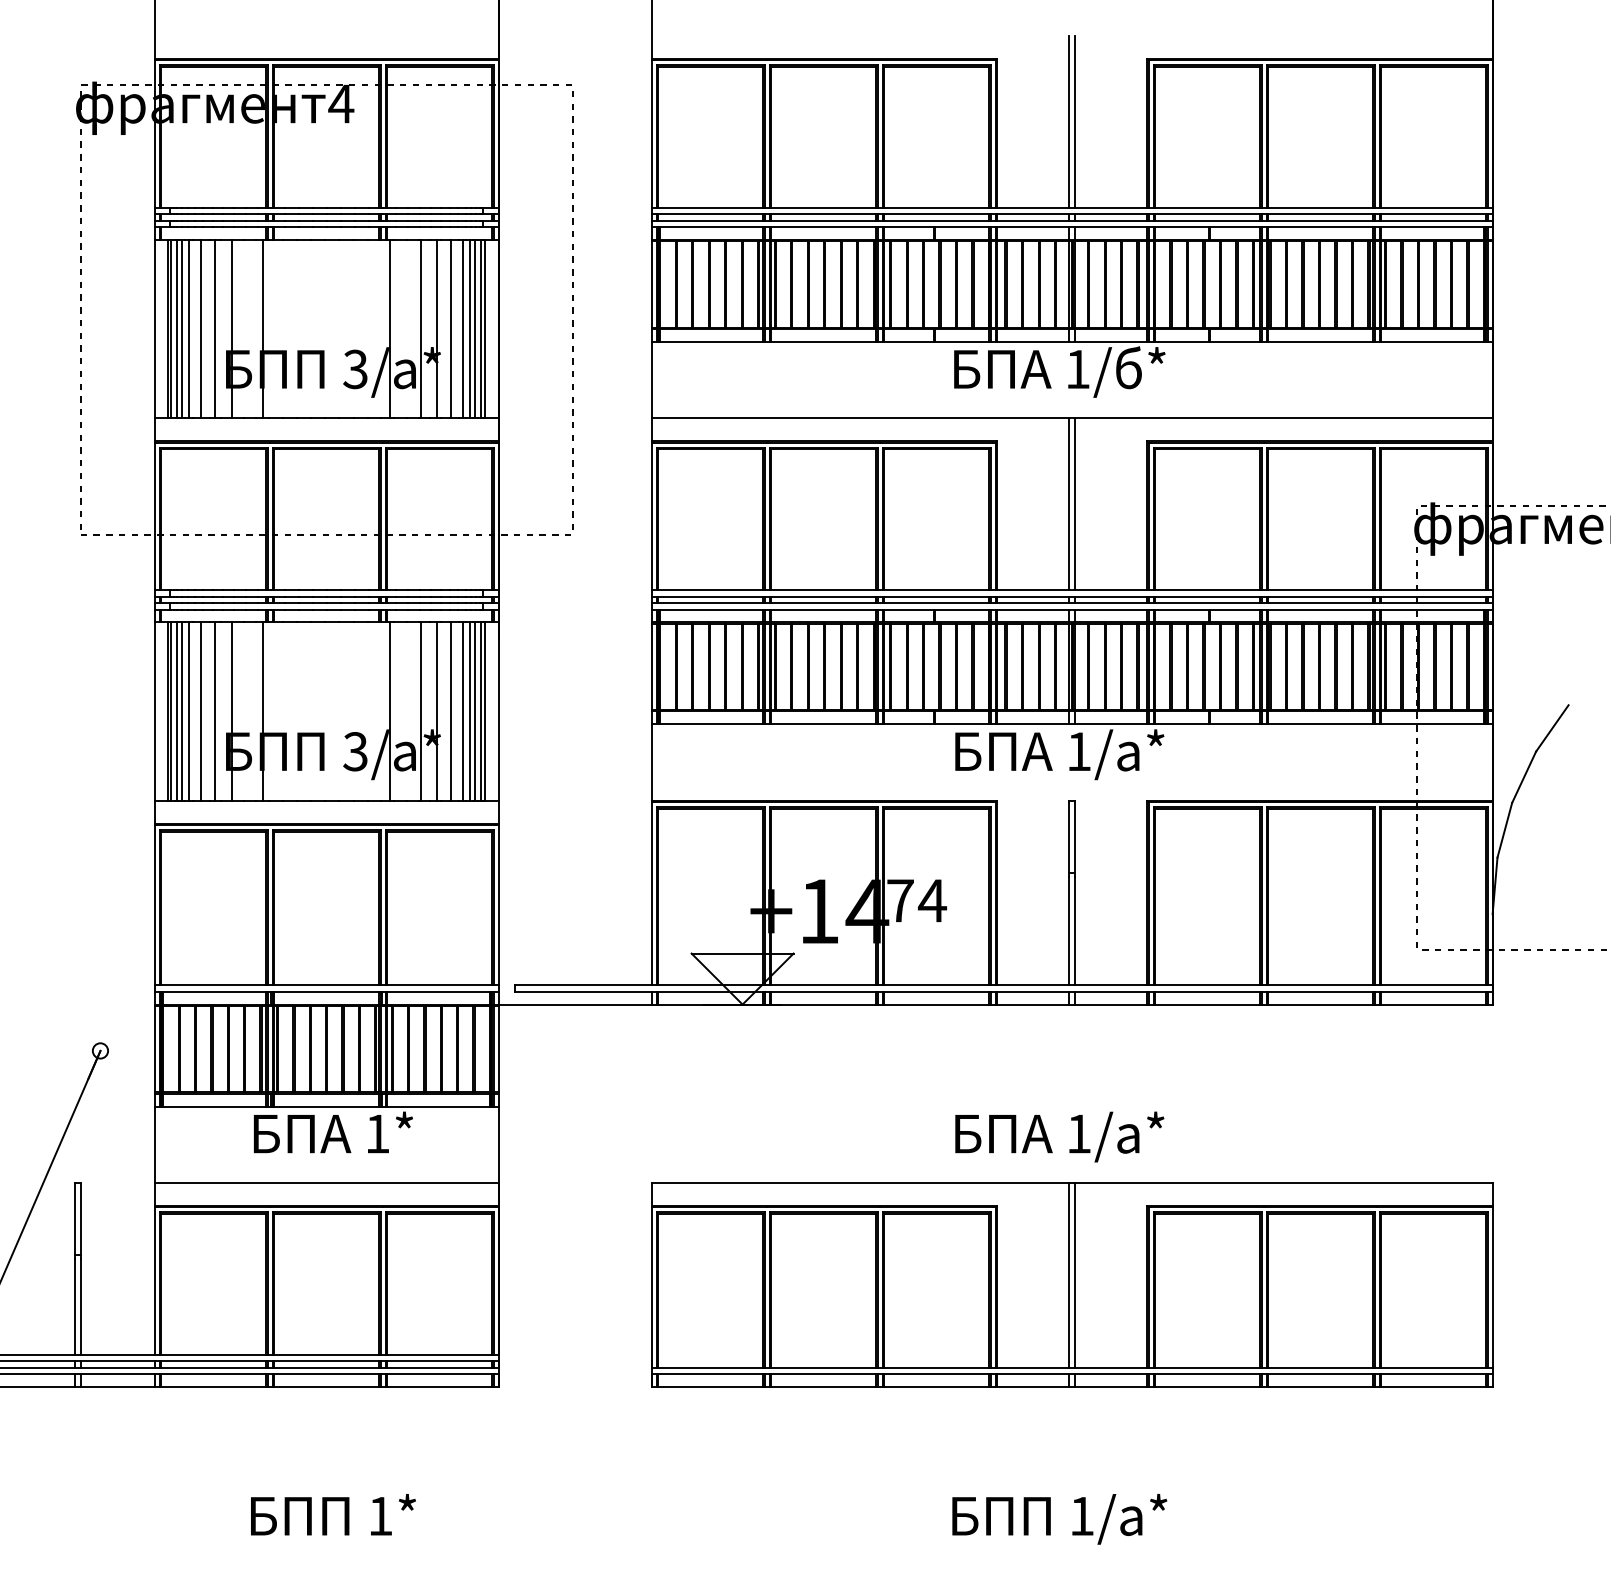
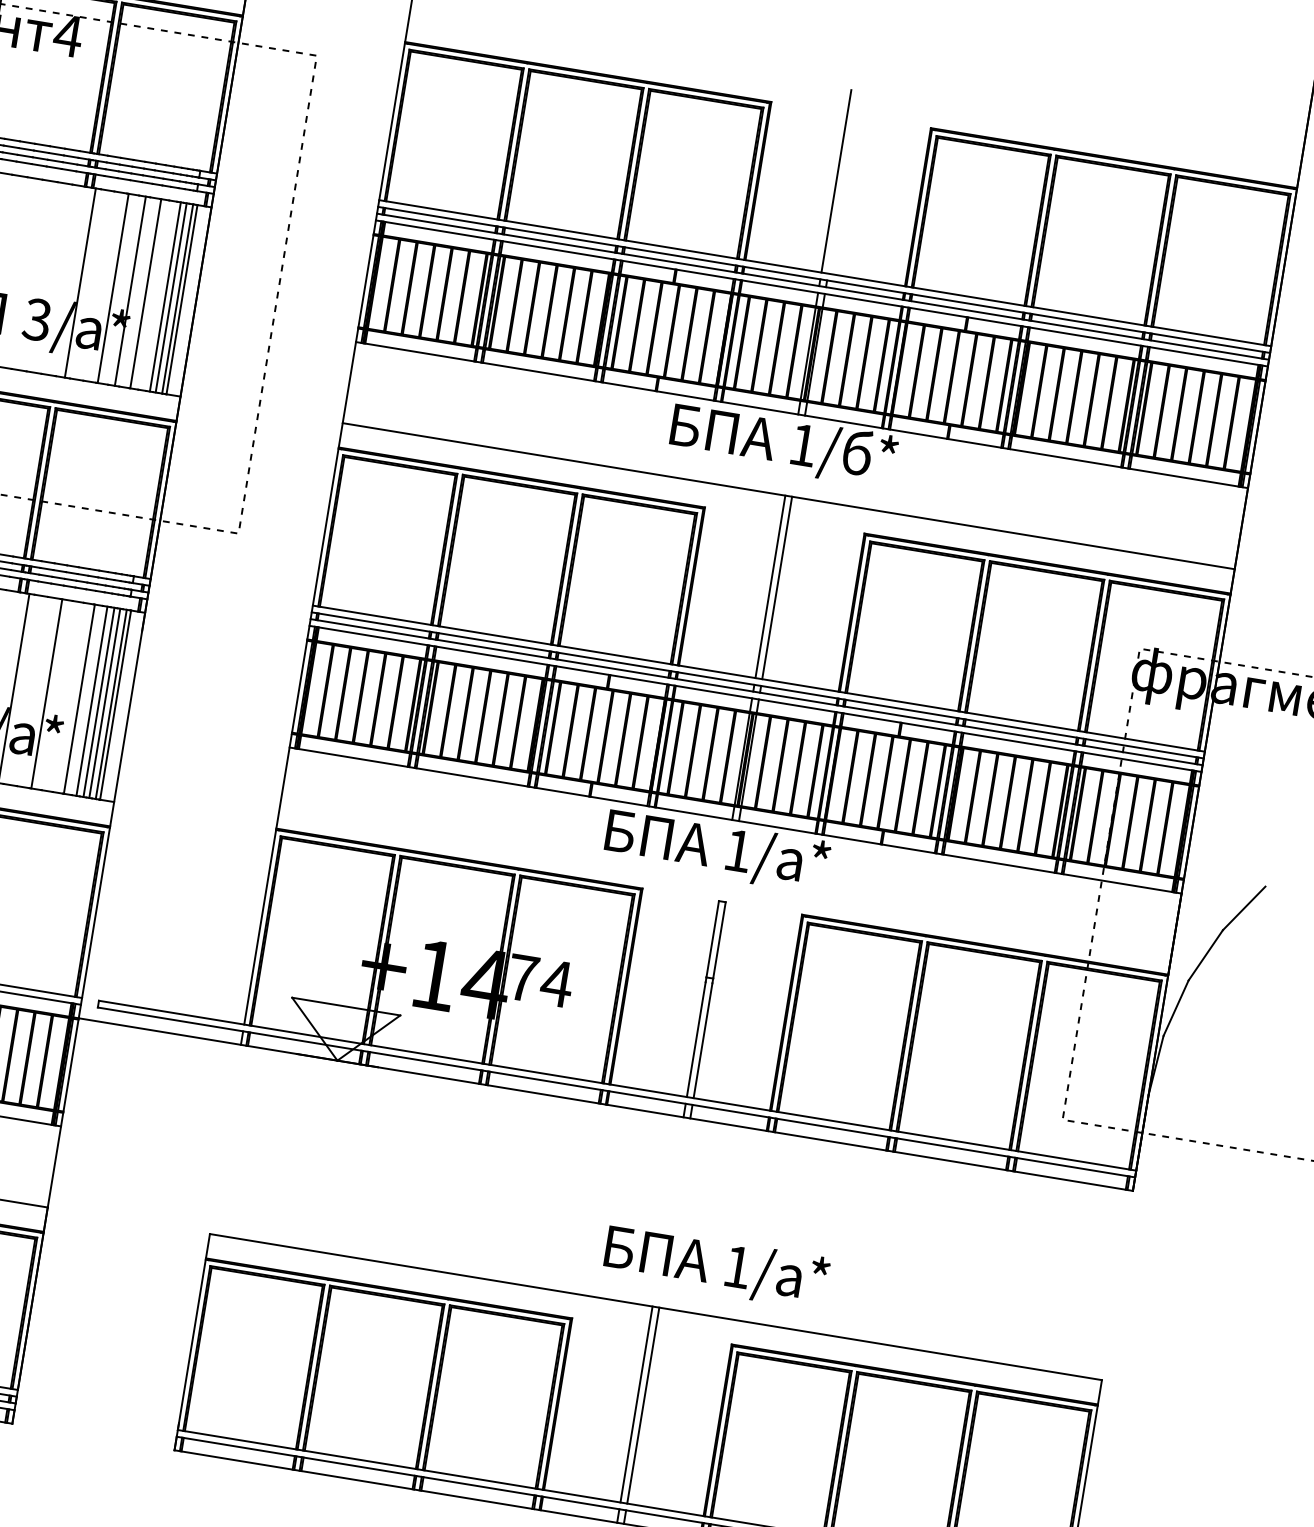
line: (1074, 122) -> (842, 182), removed
line: (463, 328) -> (158, 295), removed
line: (436, 711) -> (63, 696), removed
text: (1059, 1136) -> (716, 1266), moved

